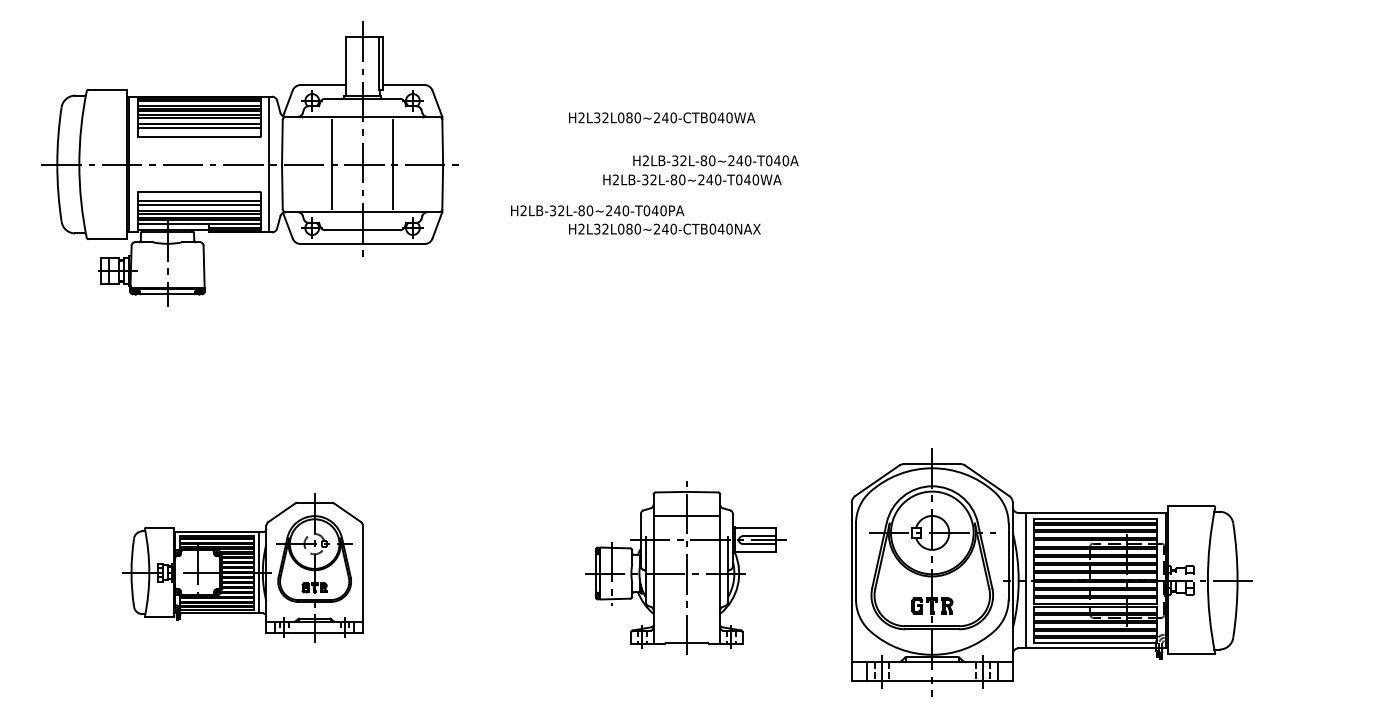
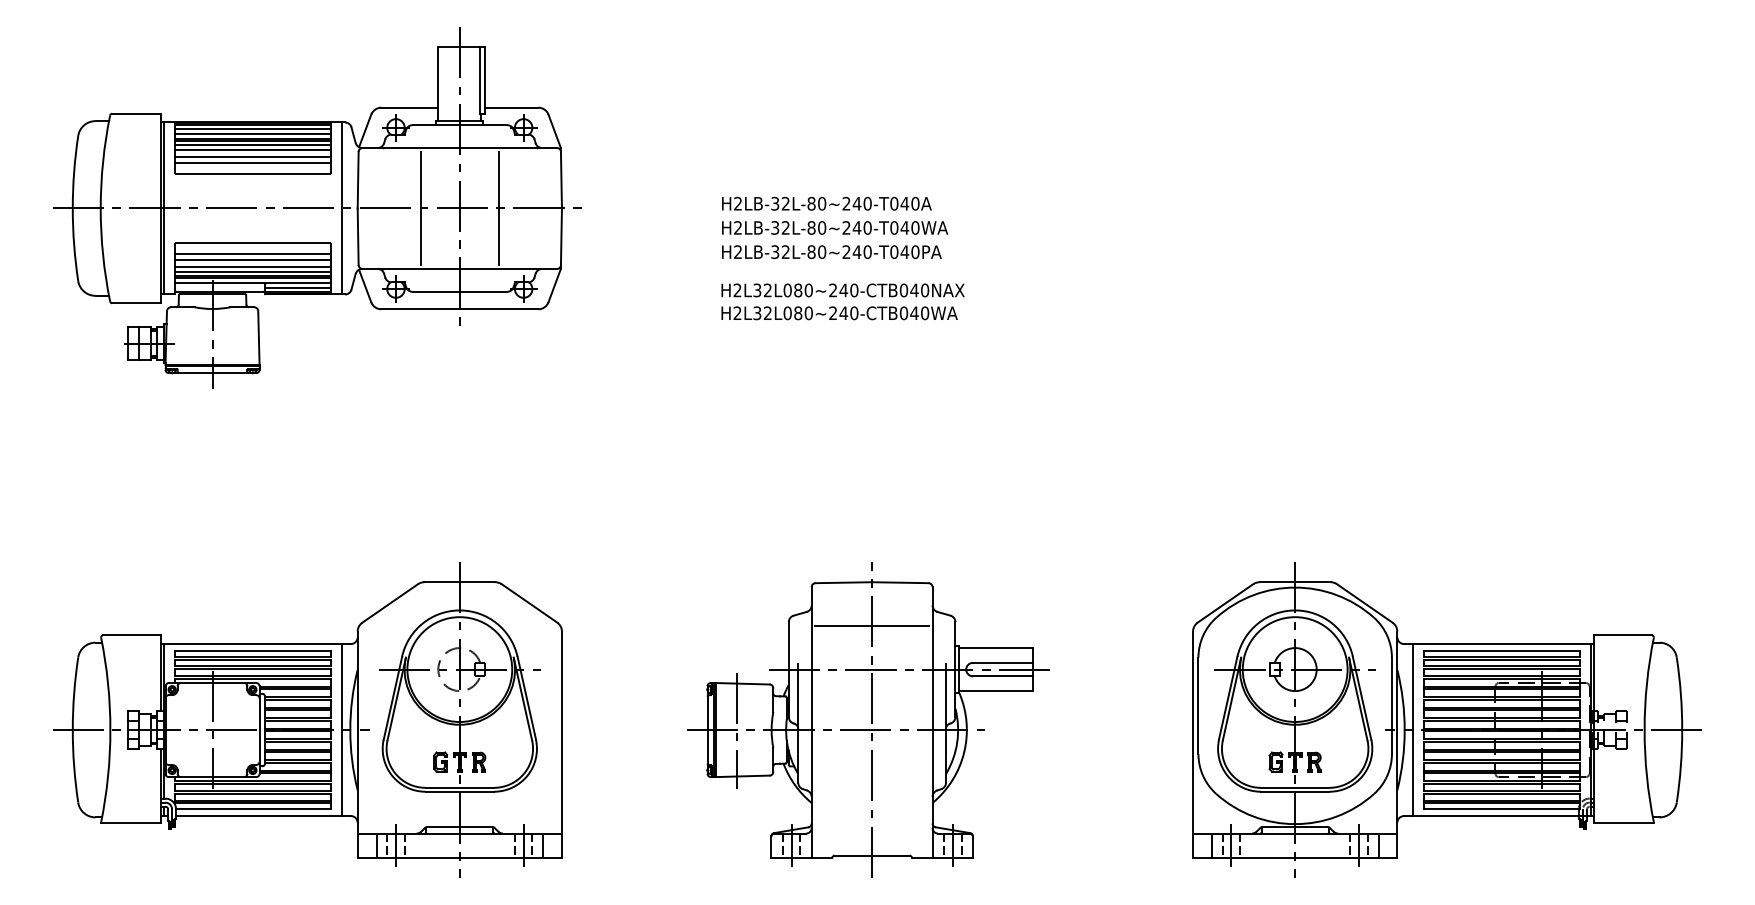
text: (662, 118) -> (839, 313), moved
text: (715, 160) -> (826, 203), moved
text: (692, 179) -> (835, 227), moved
text: (597, 211) -> (831, 252), moved
part: (242, 567) -> (307, 719), size x1.67
part: (684, 567) -> (868, 719), size x1.43
part: (1051, 572) -> (1446, 719), moved

